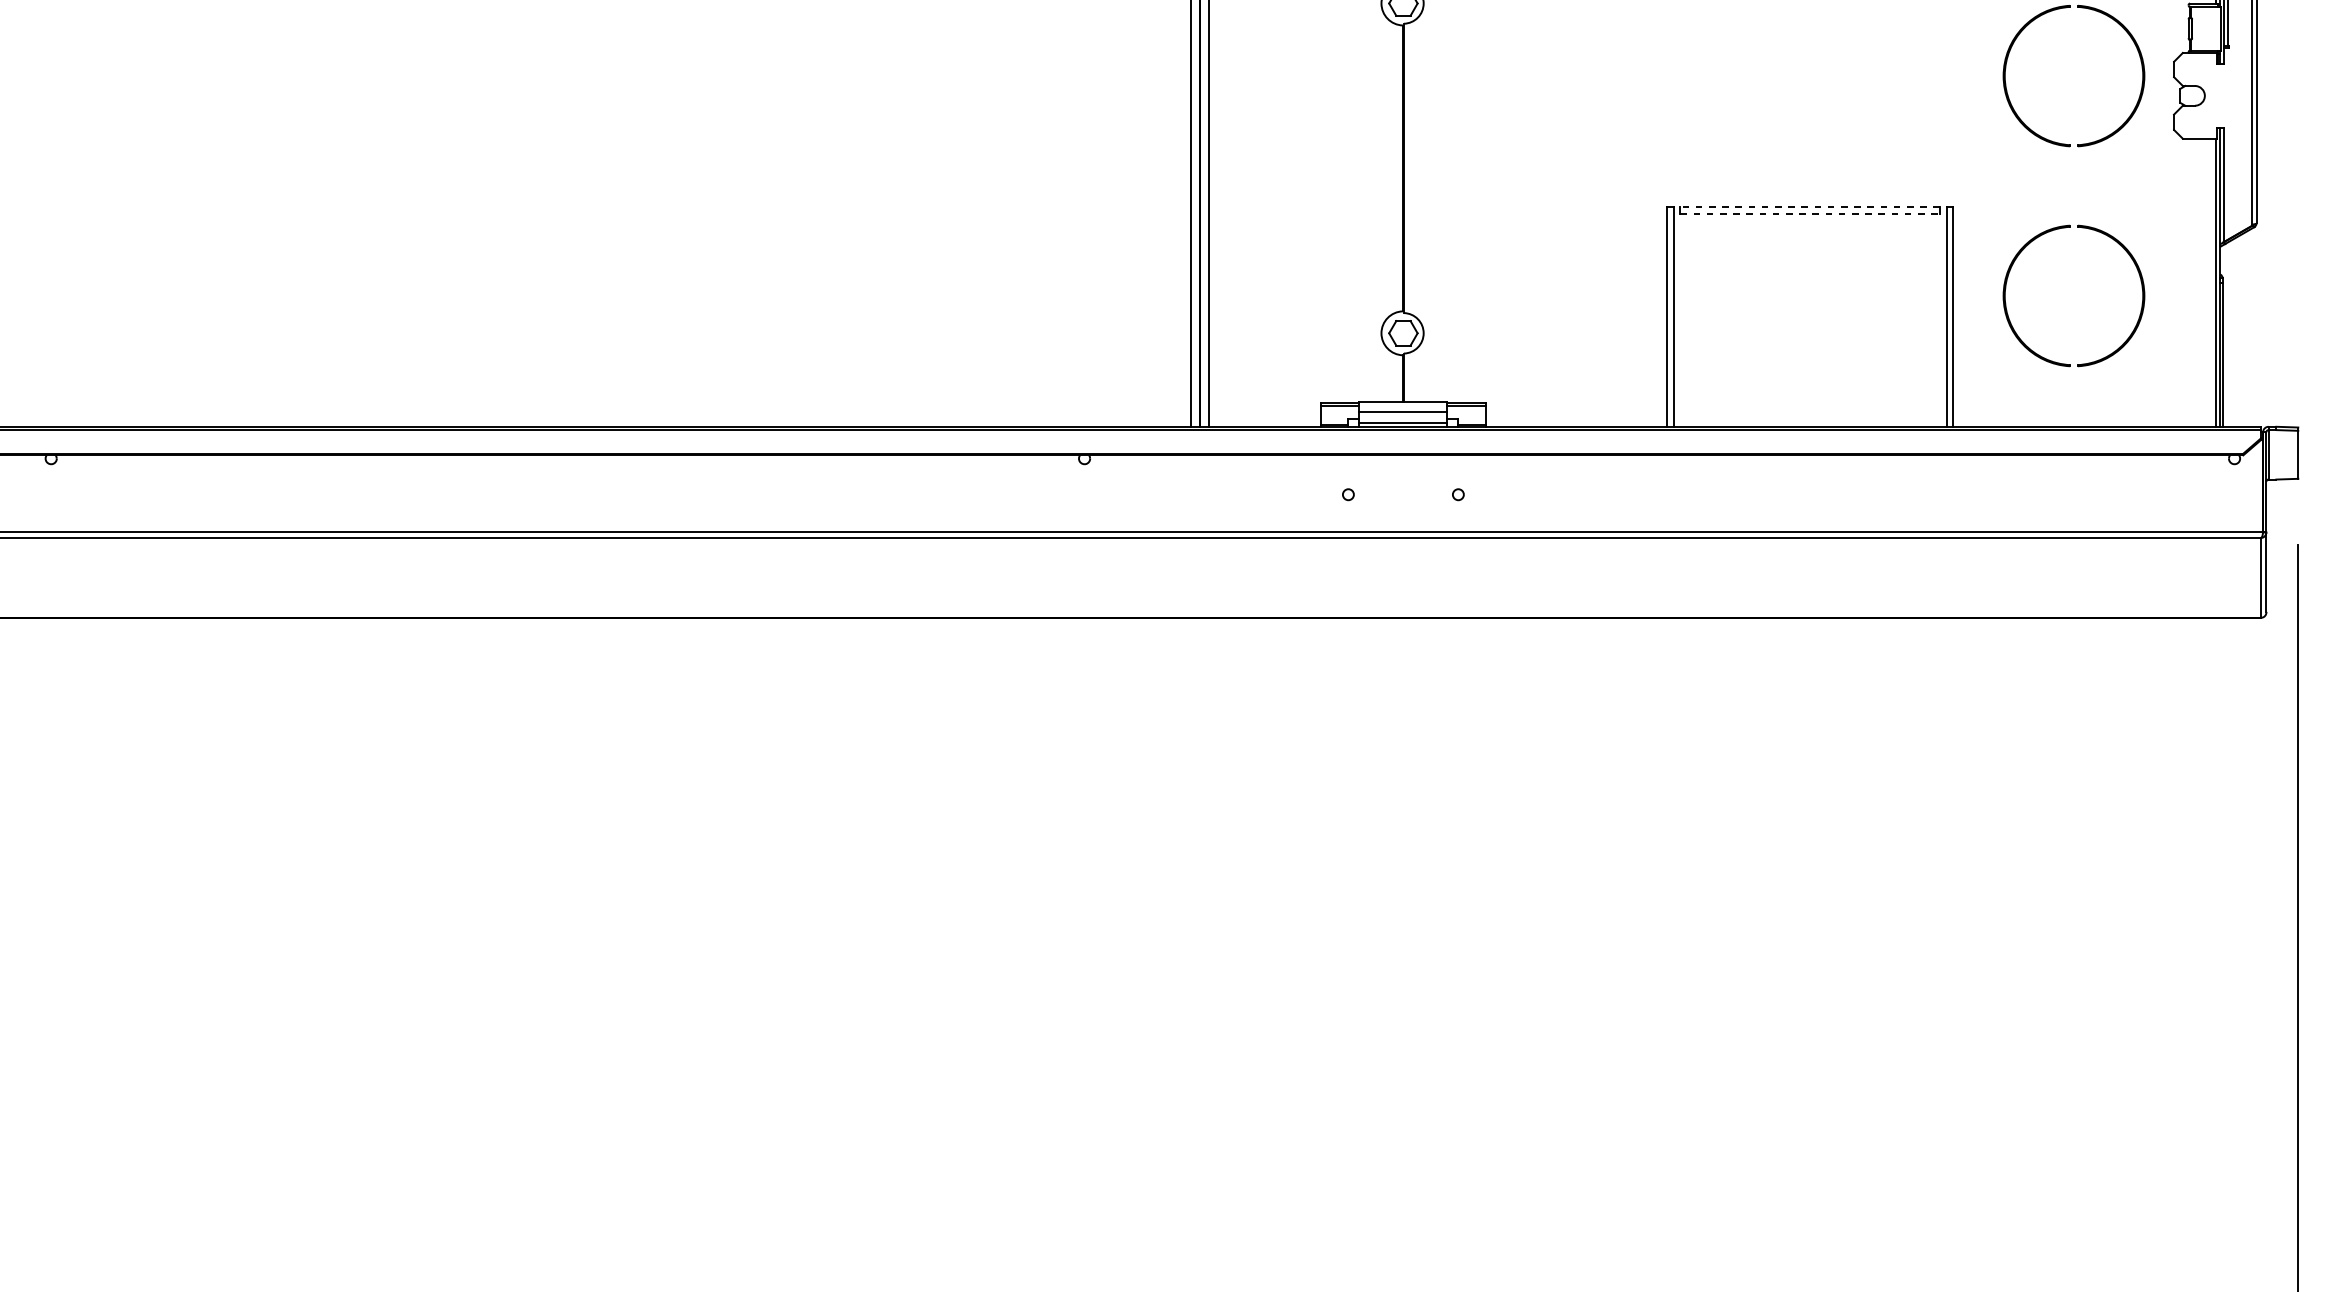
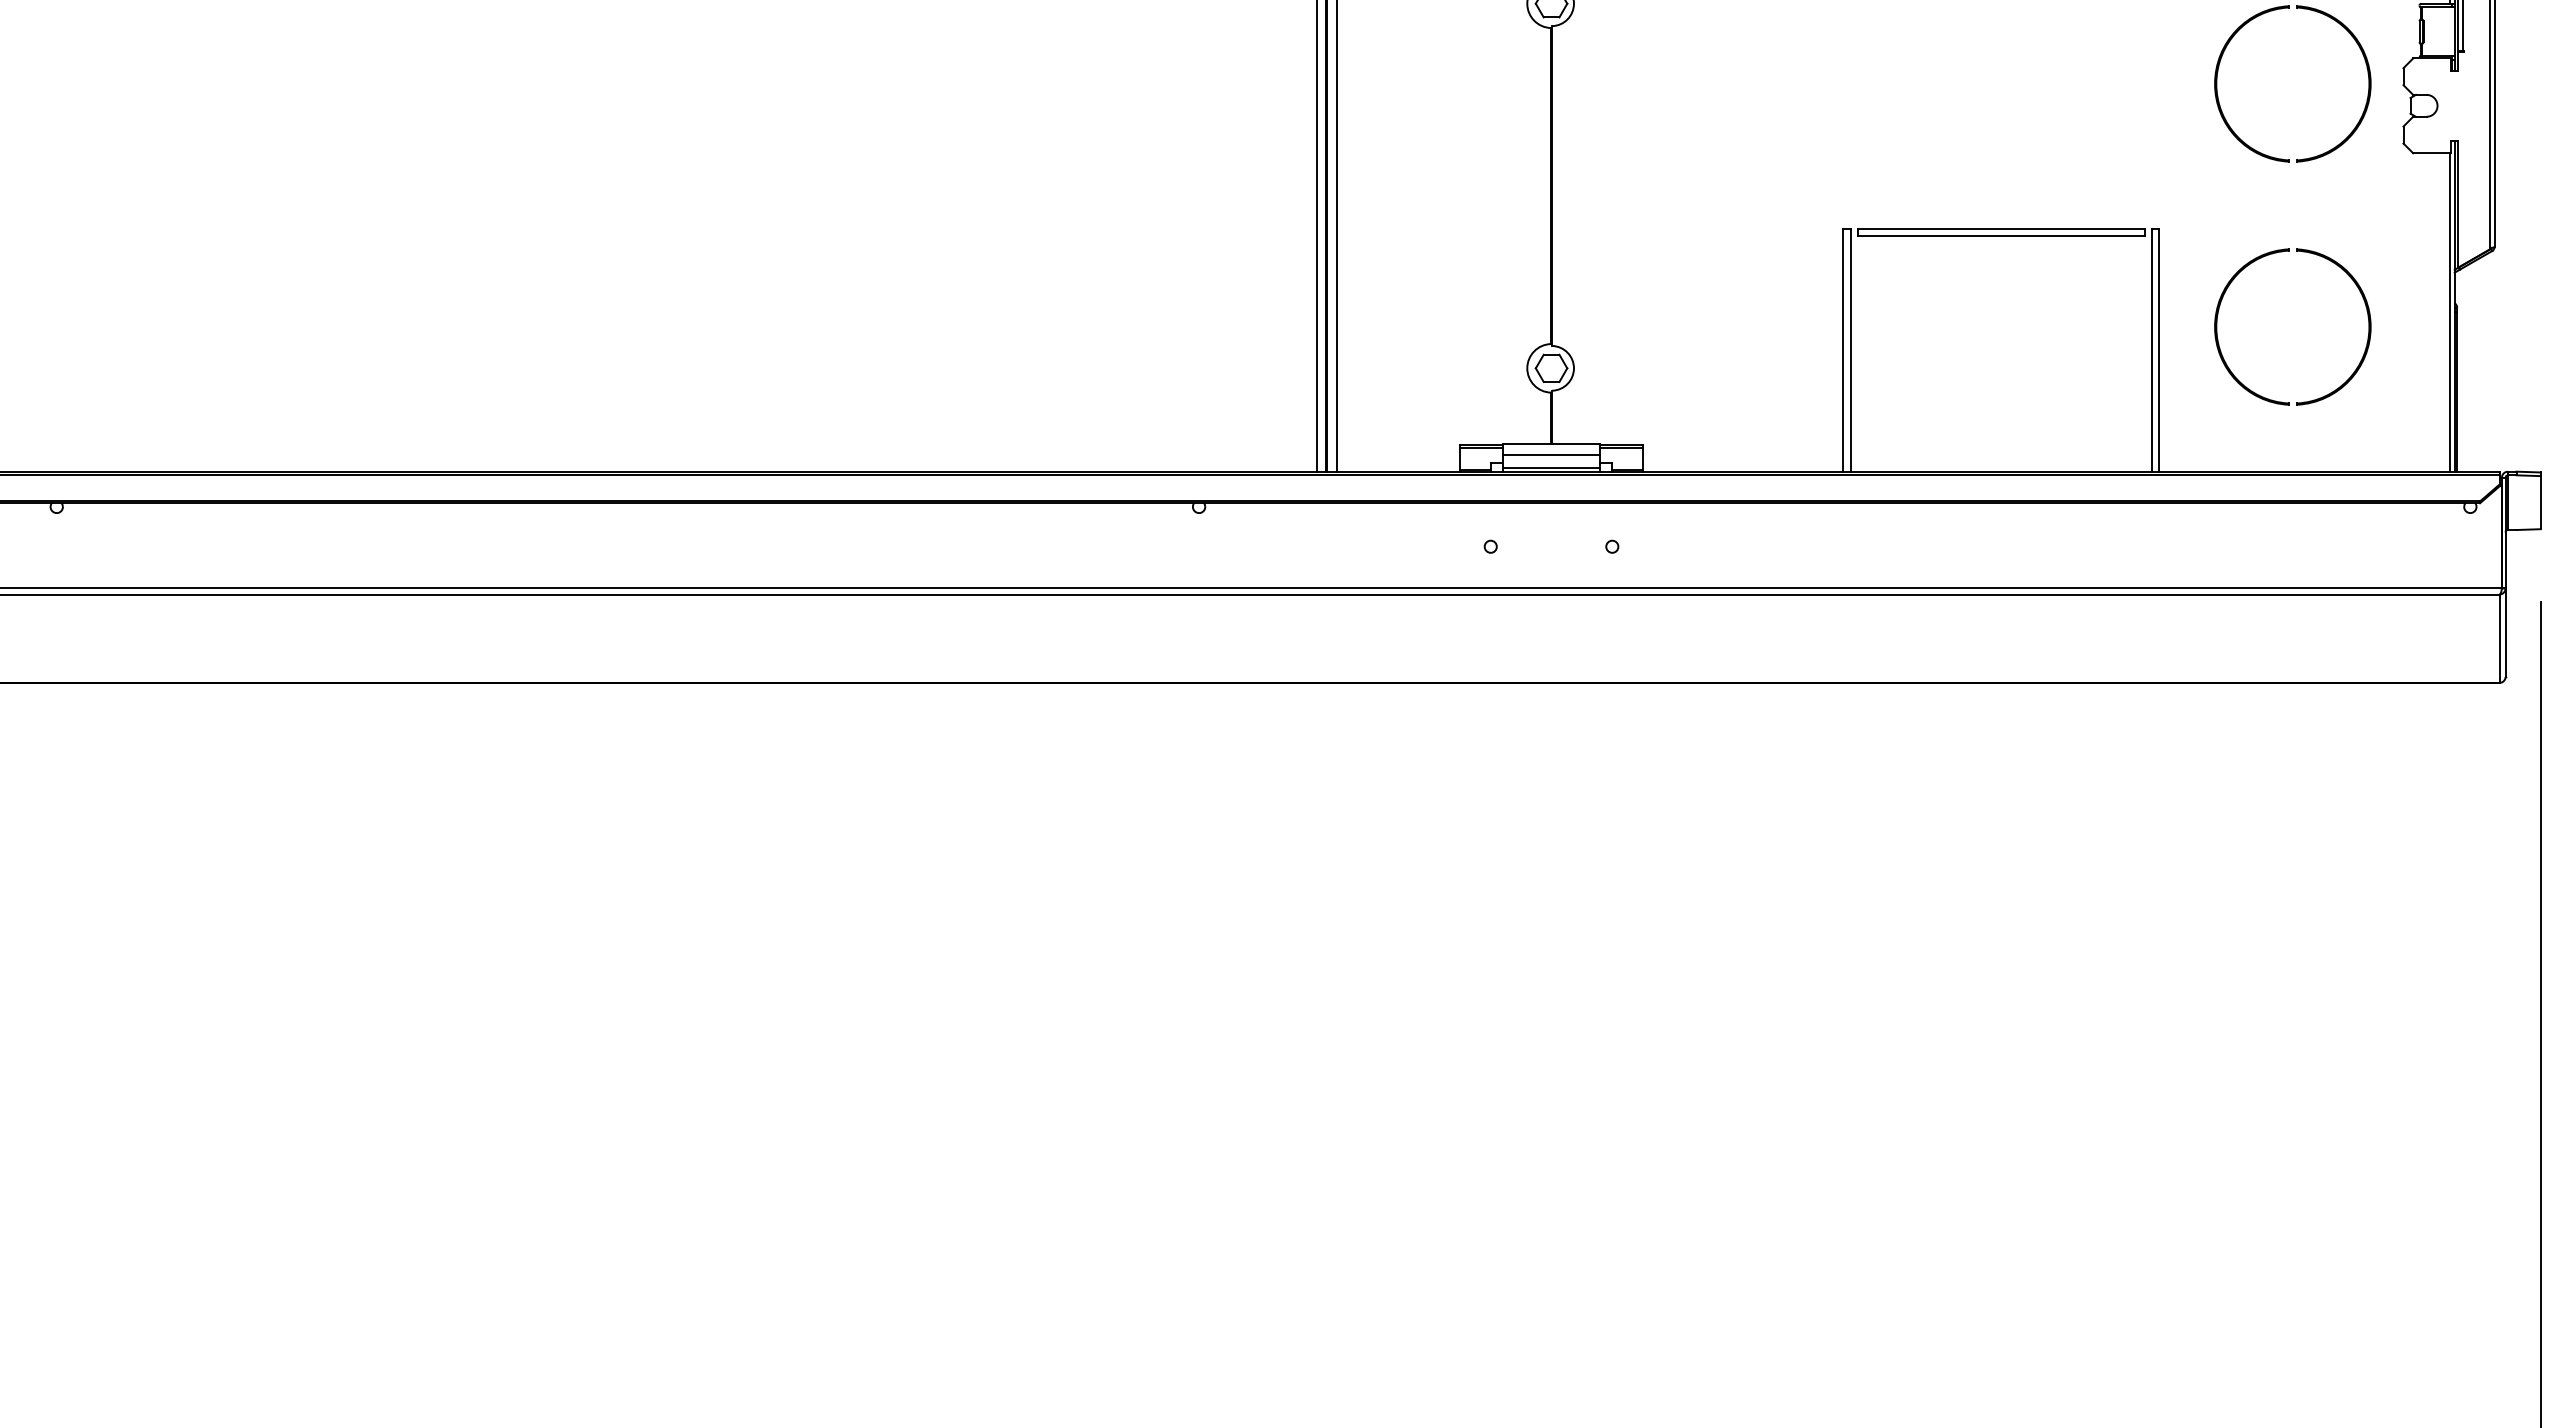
line: (1809, 206) -> (2000, 228), dashed -> solid
line: (1810, 213) -> (2001, 235), dashed -> solid

